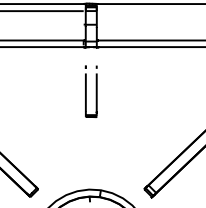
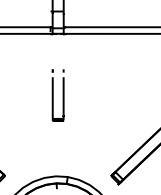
part: (90, 91) -> (57, 95), moved

